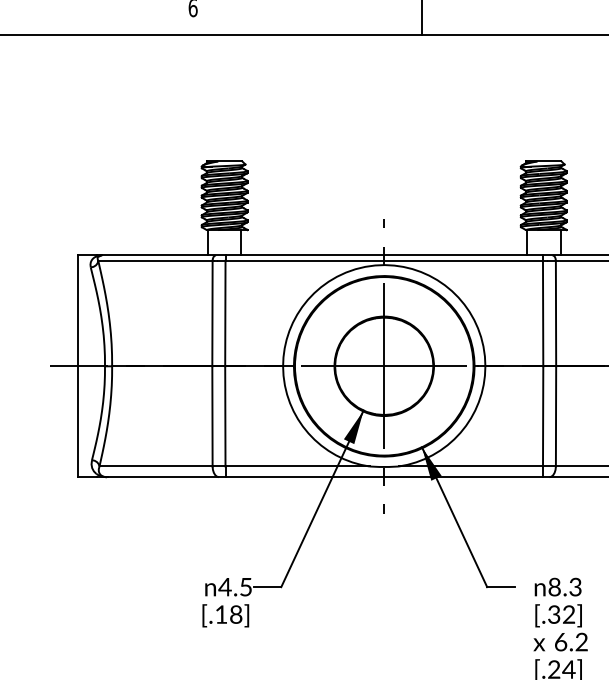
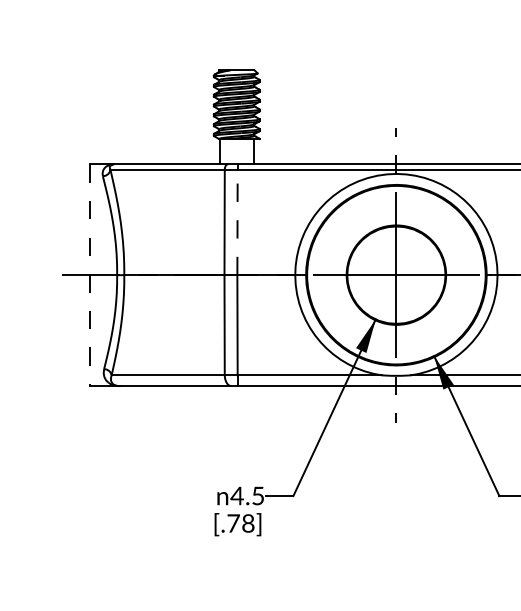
line: (225, 313) -> (237, 222), solid -> dashed
line: (77, 366) -> (89, 275), solid -> dashed
text: (221, 614) -> (233, 523), [.18] -> [.78]

